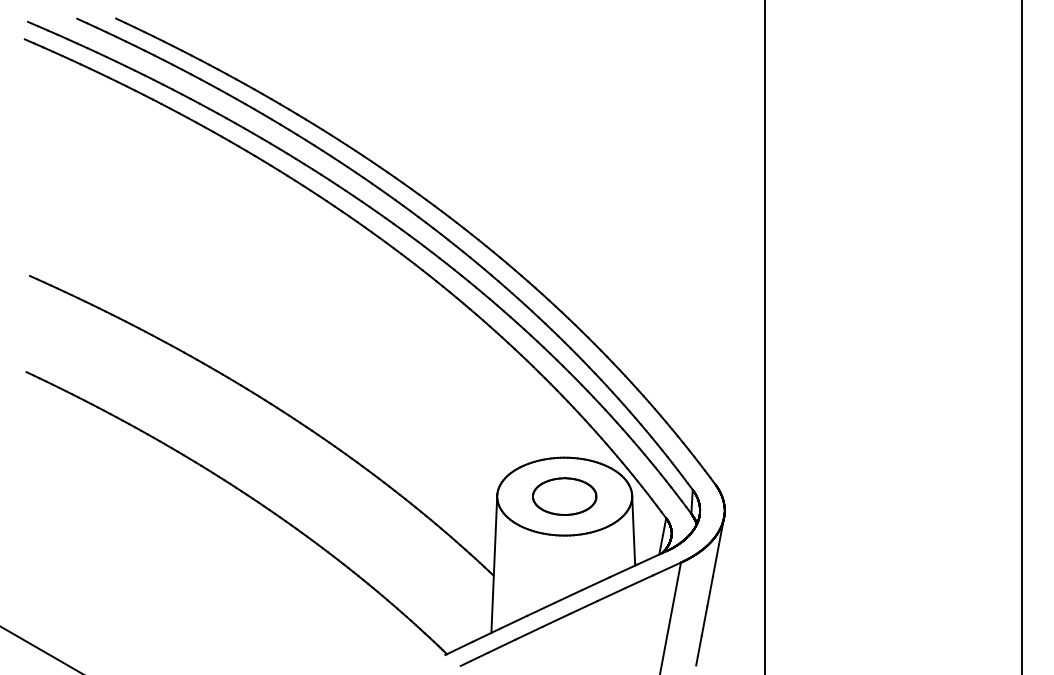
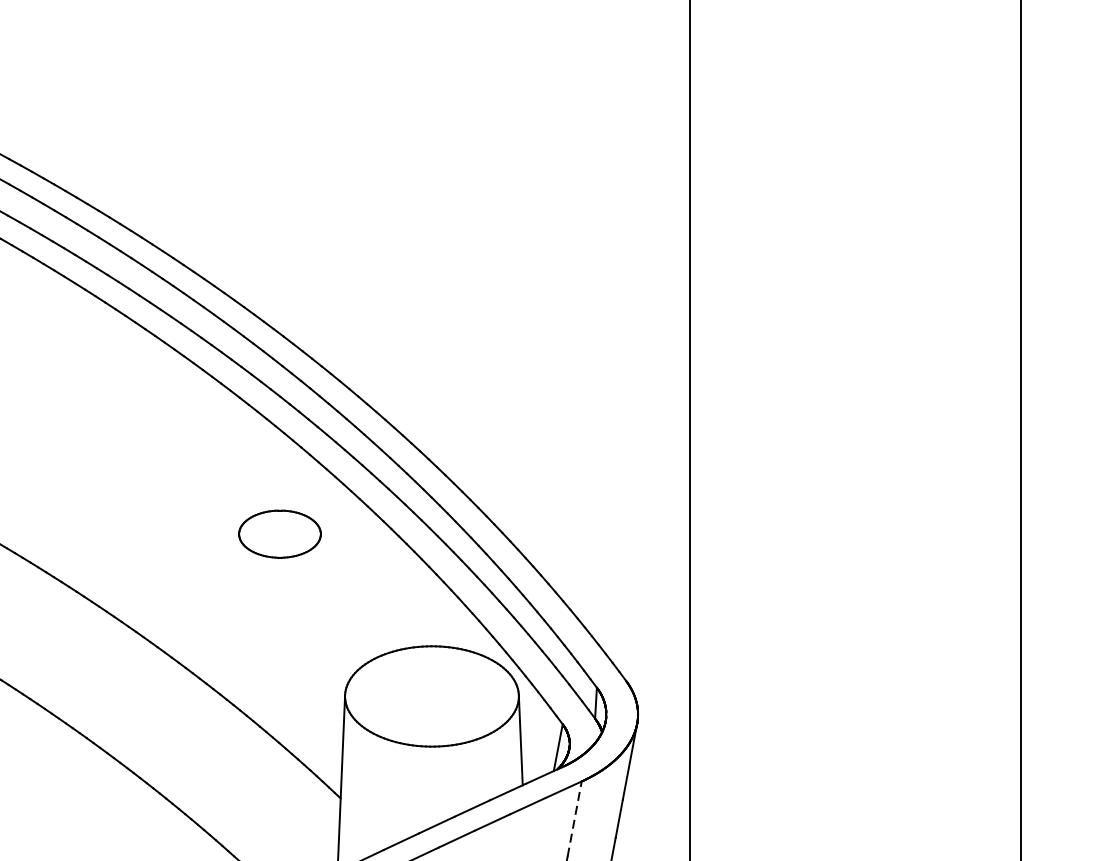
part: (564, 496) -> (279, 533), moved
line: (675, 591) -> (574, 818), solid -> dashed

